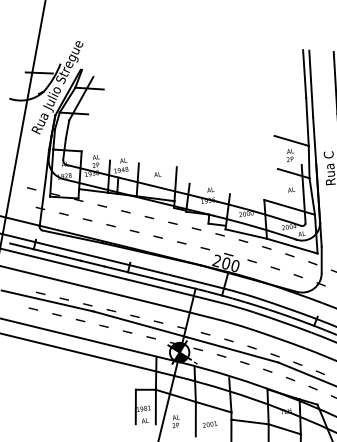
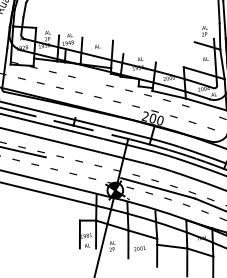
line: (291, 140) -> (205, 19), removed
line: (149, 217) -> (90, 81), removed
line: (289, 255) -> (204, 112), removed
line: (92, 263) -> (44, 118), removed
line: (163, 280) -> (102, 132), removed
line: (139, 324) -> (82, 167), removed

